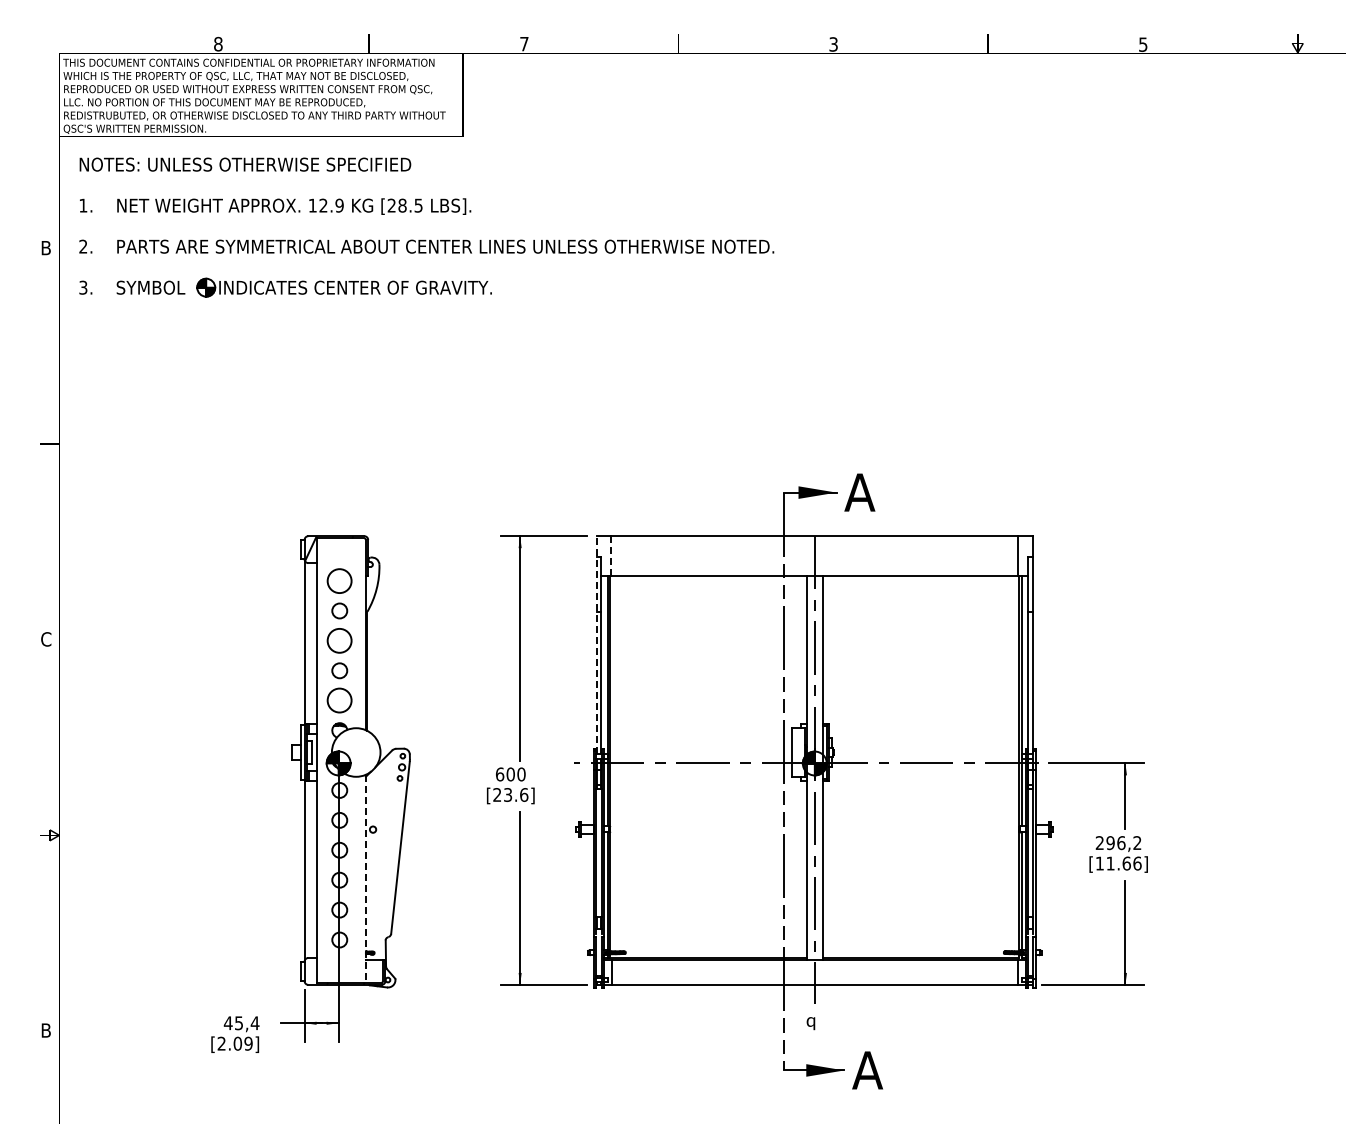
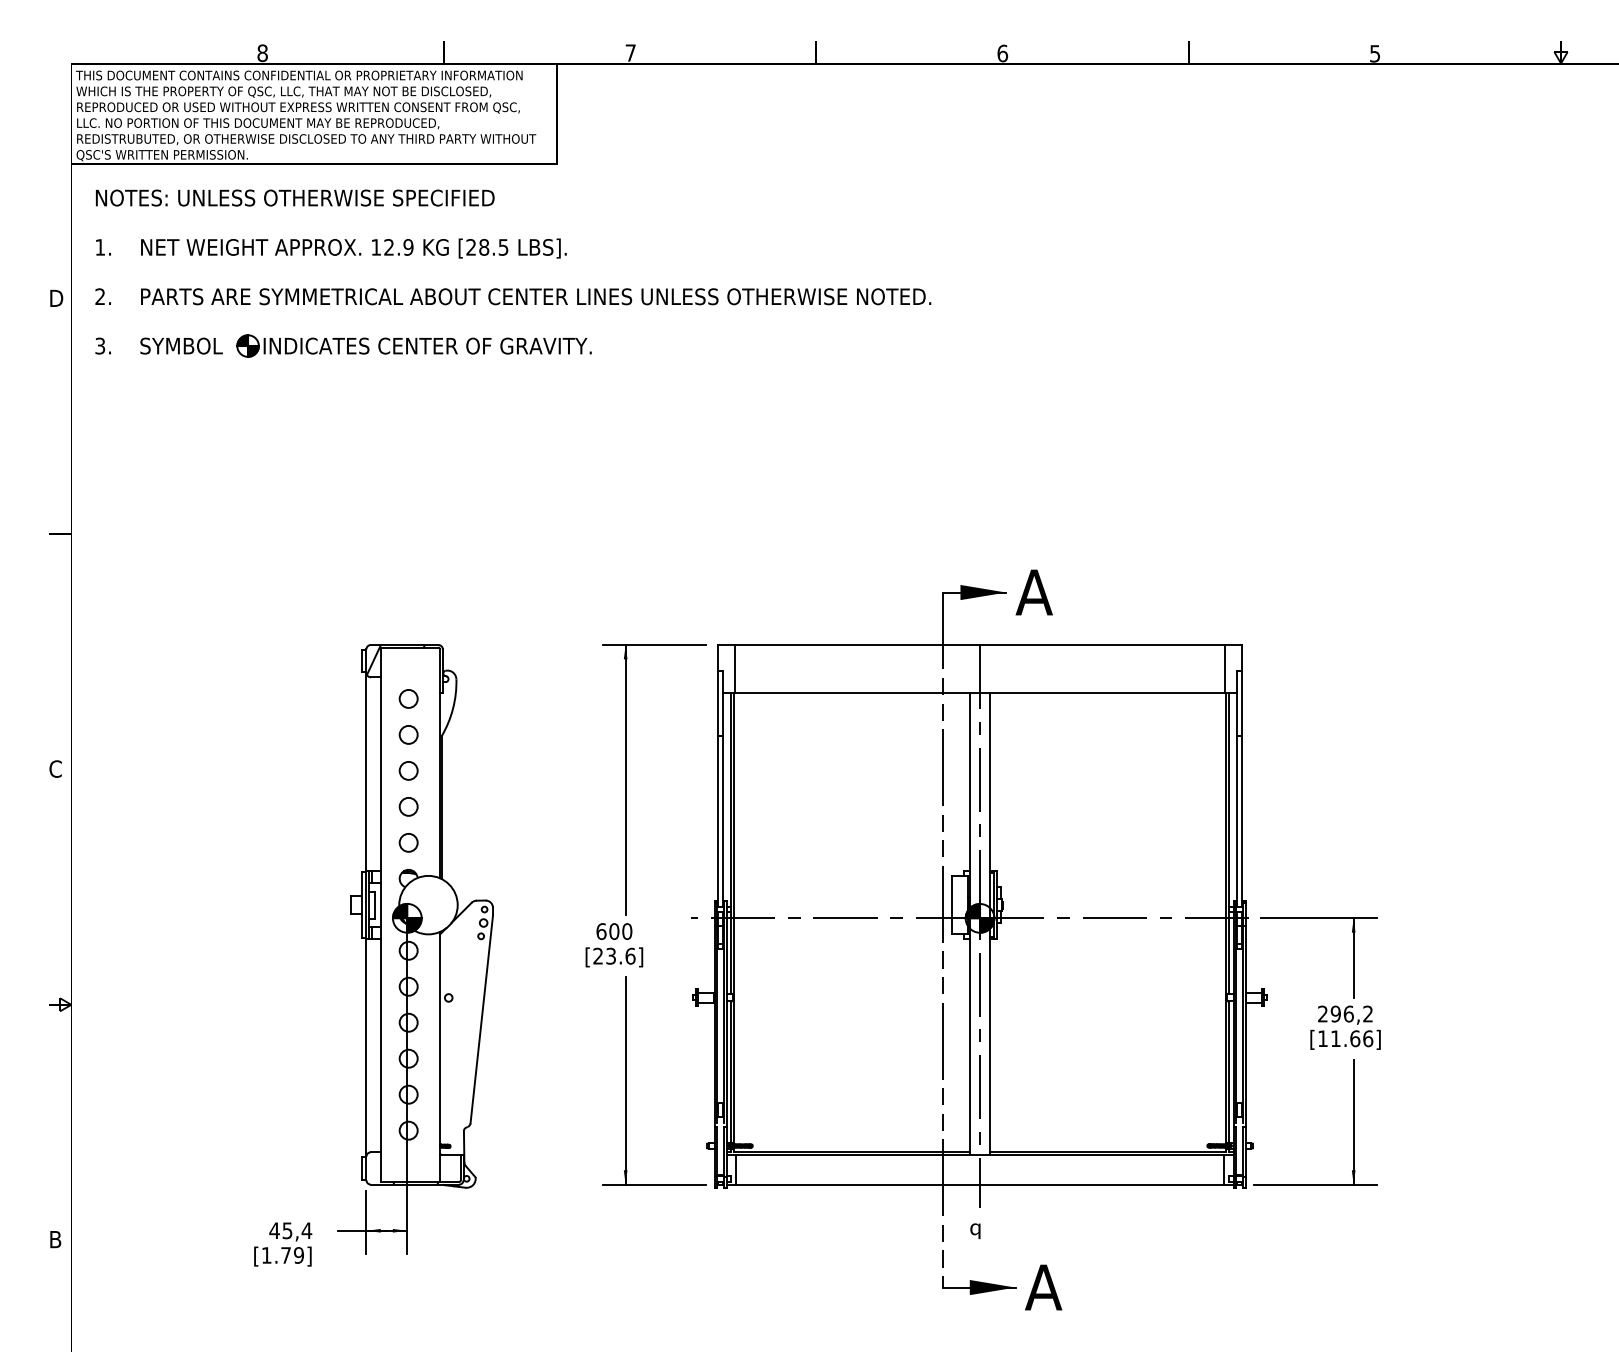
text: (833, 44) -> (1002, 53), 3 -> 6
text: (47, 247) -> (57, 297), B -> D
line: (611, 556) -> (735, 669), dashed -> solid
circle: (339, 580) -> (408, 698), size x0.62
circle: (339, 640) -> (408, 770), size x0.62
line: (596, 645) -> (717, 776), dashed -> solid
circle: (339, 700) -> (408, 842), size x0.62
line: (365, 878) -> (439, 1056), dashed -> solid
text: (229, 1043) -> (276, 1255), [2.09] -> [1.79]

